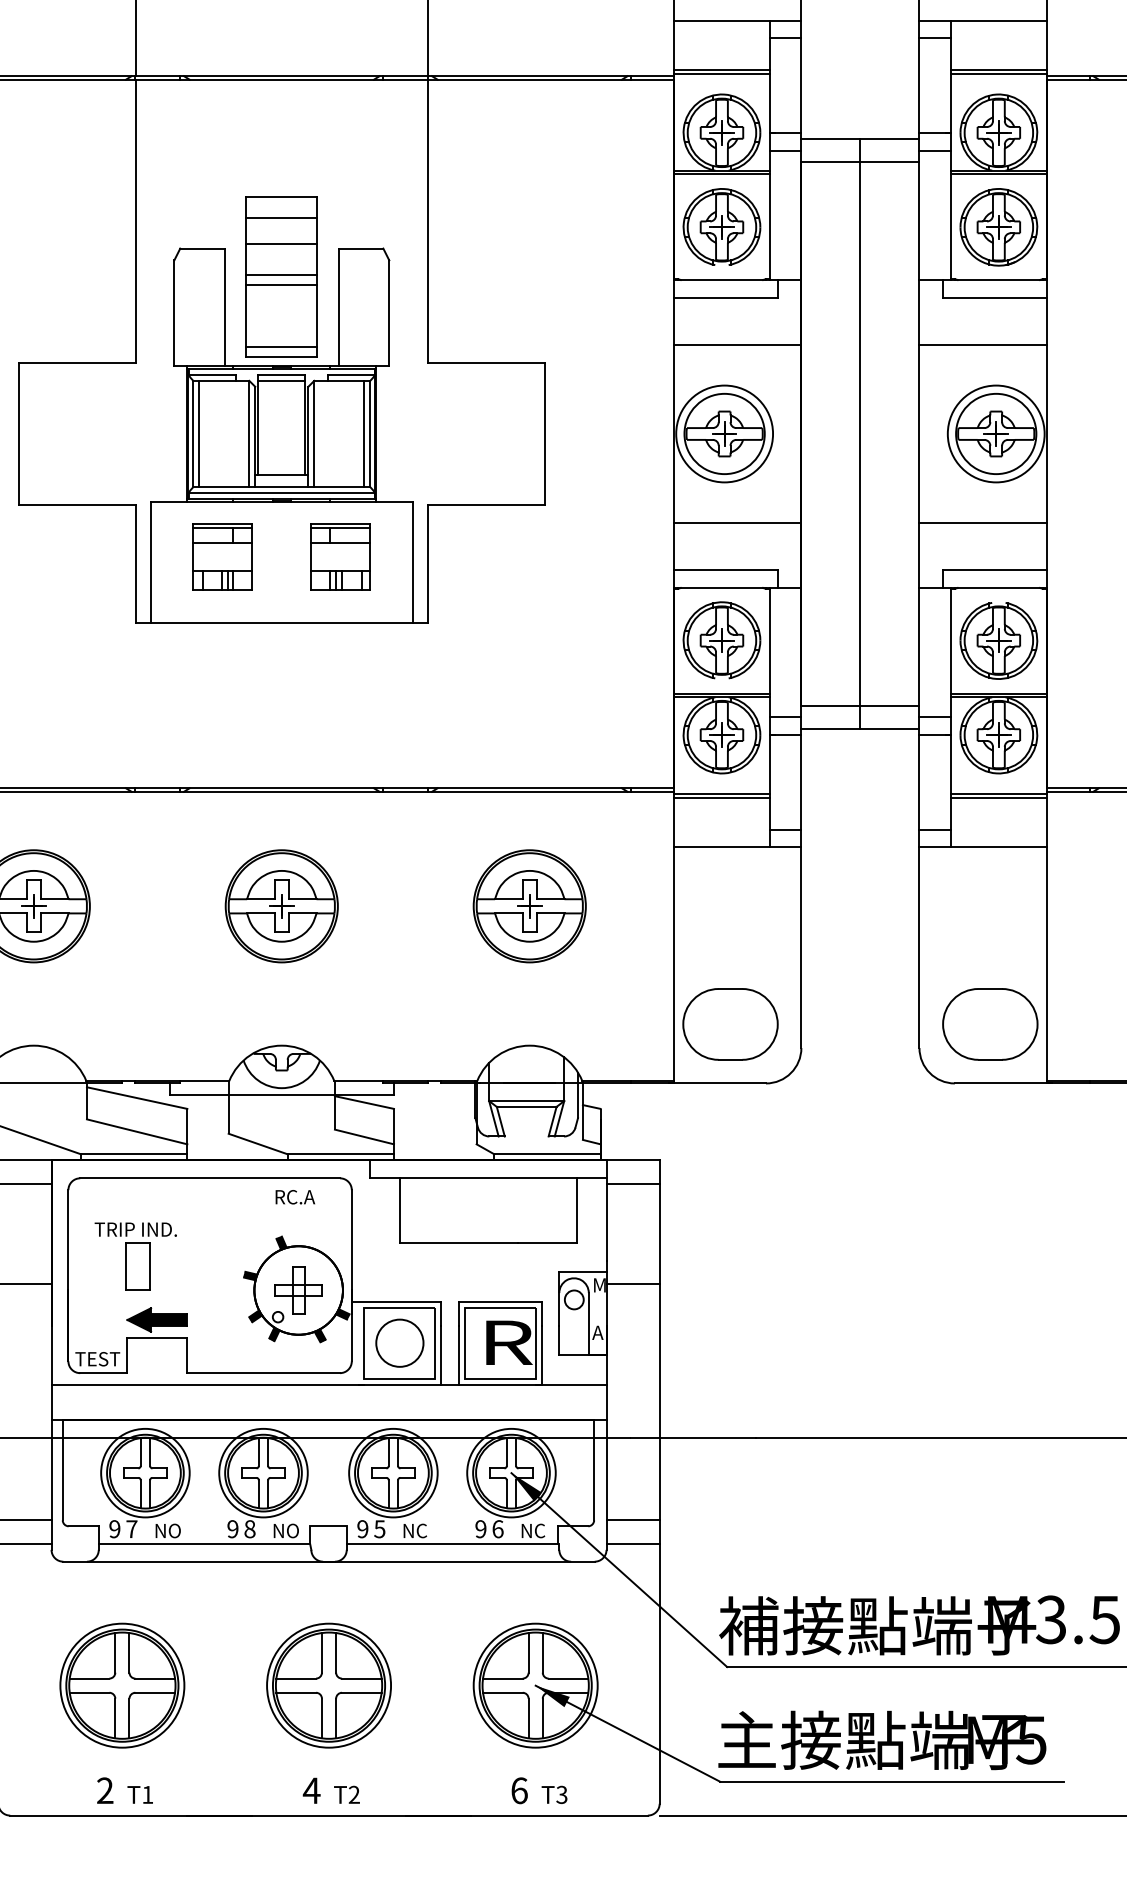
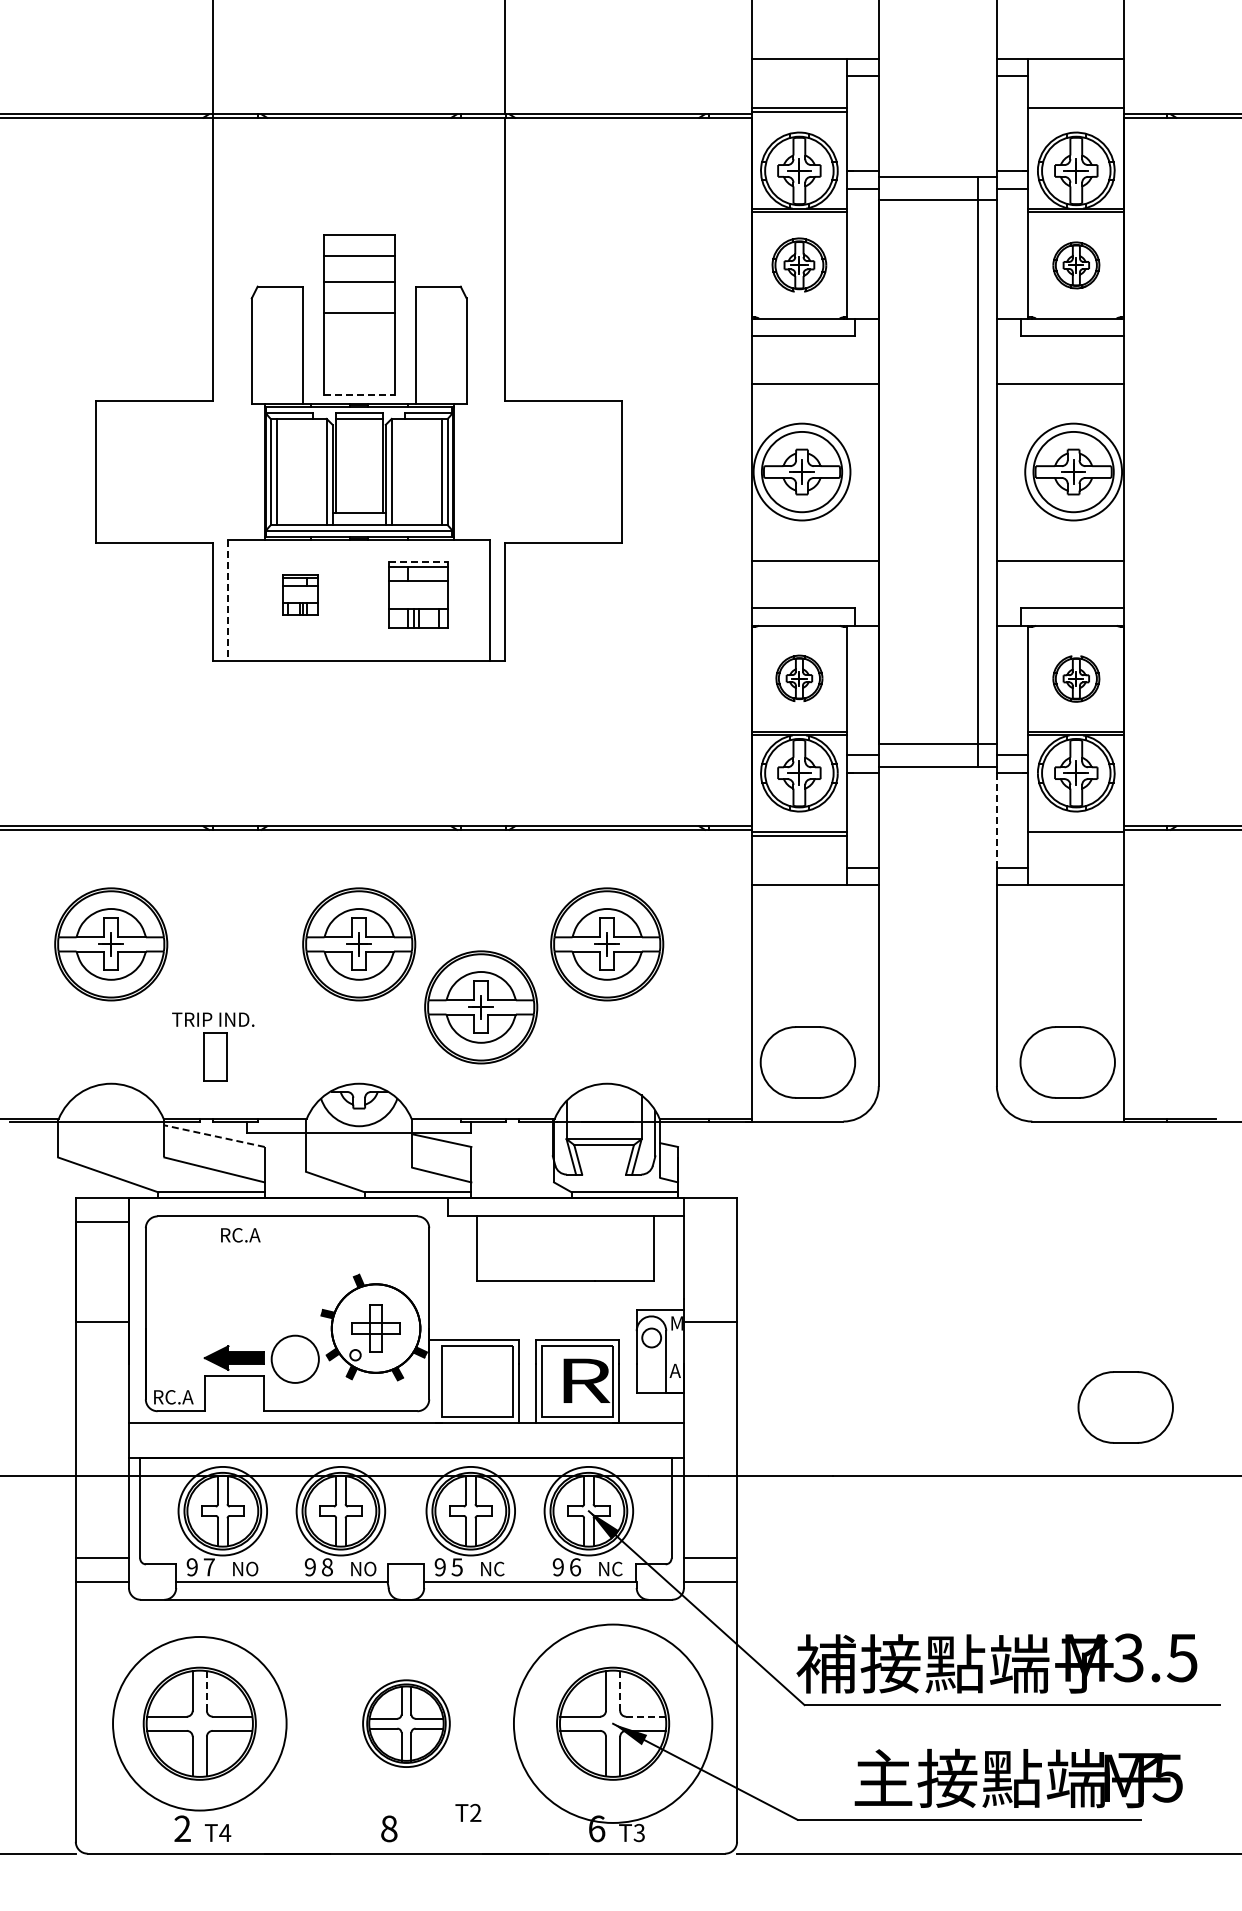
line: (999, 73) -> (1076, 111), removed
part: (722, 226) -> (799, 264), size x0.7
part: (999, 227) -> (1076, 265), size x0.6
line: (281, 285) -> (358, 323), removed
line: (281, 346) -> (358, 384), removed
line: (282, 357) -> (359, 395), solid -> dashed
line: (860, 433) -> (977, 471), moved
line: (341, 523) -> (418, 561), solid -> dashed
part: (223, 556) -> (300, 594), size x0.6
line: (151, 562) -> (228, 600), solid -> dashed
part: (722, 640) -> (799, 678), size x0.6
part: (999, 640) -> (1076, 678), size x0.6
line: (919, 781) -> (996, 819), solid -> dashed
line: (999, 797) -> (1076, 835), removed
part: (404, 969) -> (481, 1007), added
line: (137, 1098) -> (214, 1136), solid -> dashed
line: (633, 1183) -> (710, 1221), removed
text: (295, 1197) -> (240, 1235), moved
part: (136, 1256) -> (213, 1046), moved
circle: (399, 1342) -> (294, 1358), moved
text: (97, 1359) -> (174, 1397), TEST -> RC.A
part: (1048, 1369) -> (1125, 1407), added
line: (129, 1652) -> (206, 1690), solid -> dashed
line: (543, 1652) -> (620, 1690), solid -> dashed
line: (568, 1678) -> (645, 1716), solid -> dashed
circle: (122, 1685) -> (199, 1723), size x1.4
part: (329, 1685) -> (406, 1723), size x0.7
circle: (536, 1685) -> (613, 1723), size x1.6
text: (882, 1740) -> (1018, 1778), moved
text: (312, 1790) -> (389, 1828), 4 -> 8
text: (148, 1794) -> (225, 1832), T1 -> T4
text: (347, 1794) -> (468, 1812), moved

